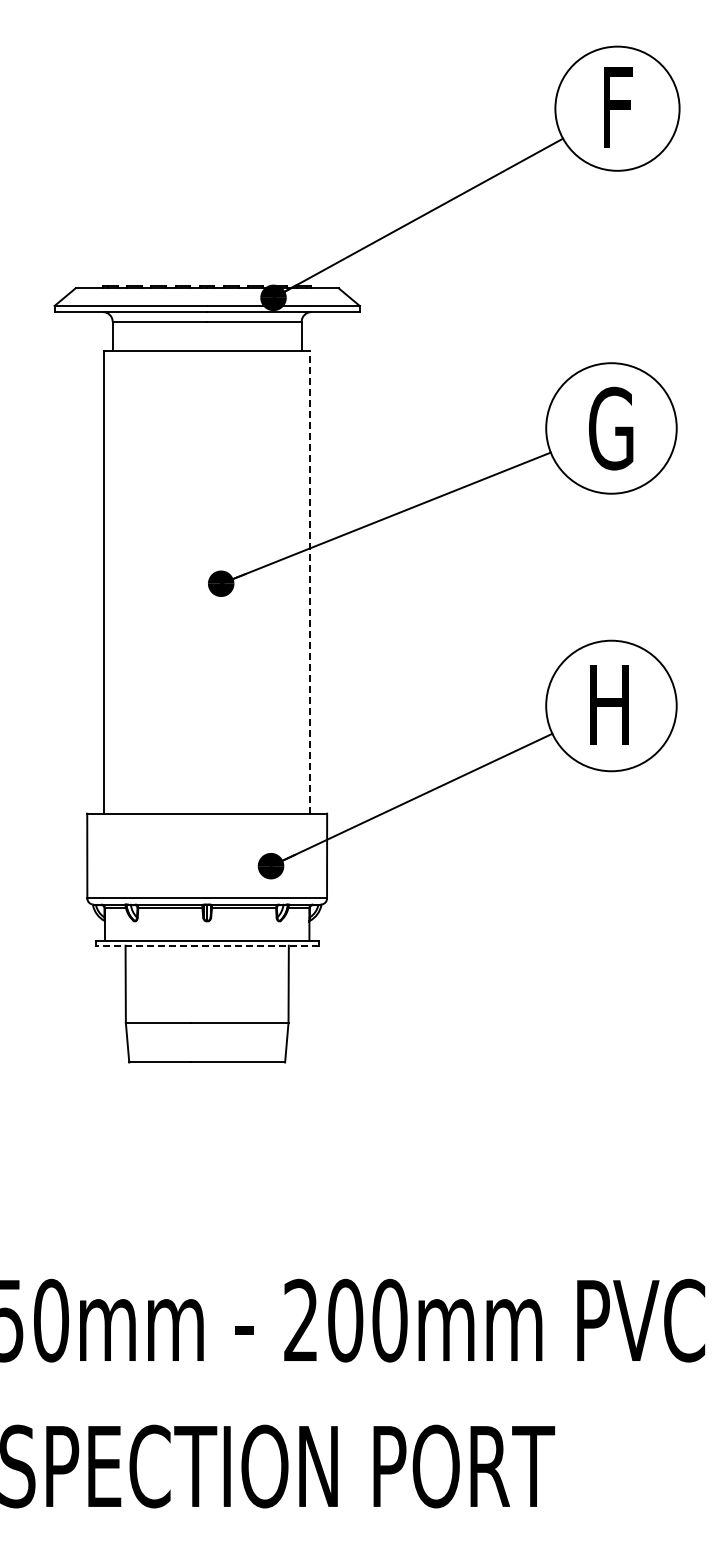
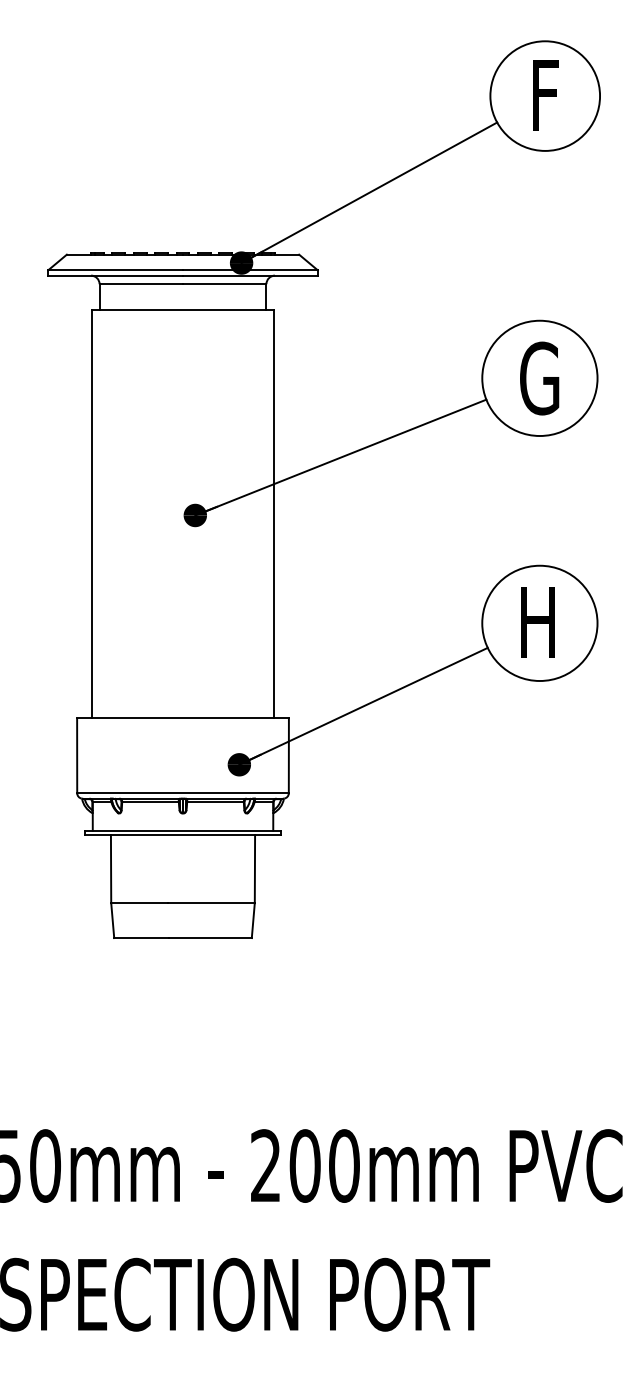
line: (309, 581) -> (273, 513), dashed -> solid
line: (206, 945) -> (182, 834), dashed -> solid

